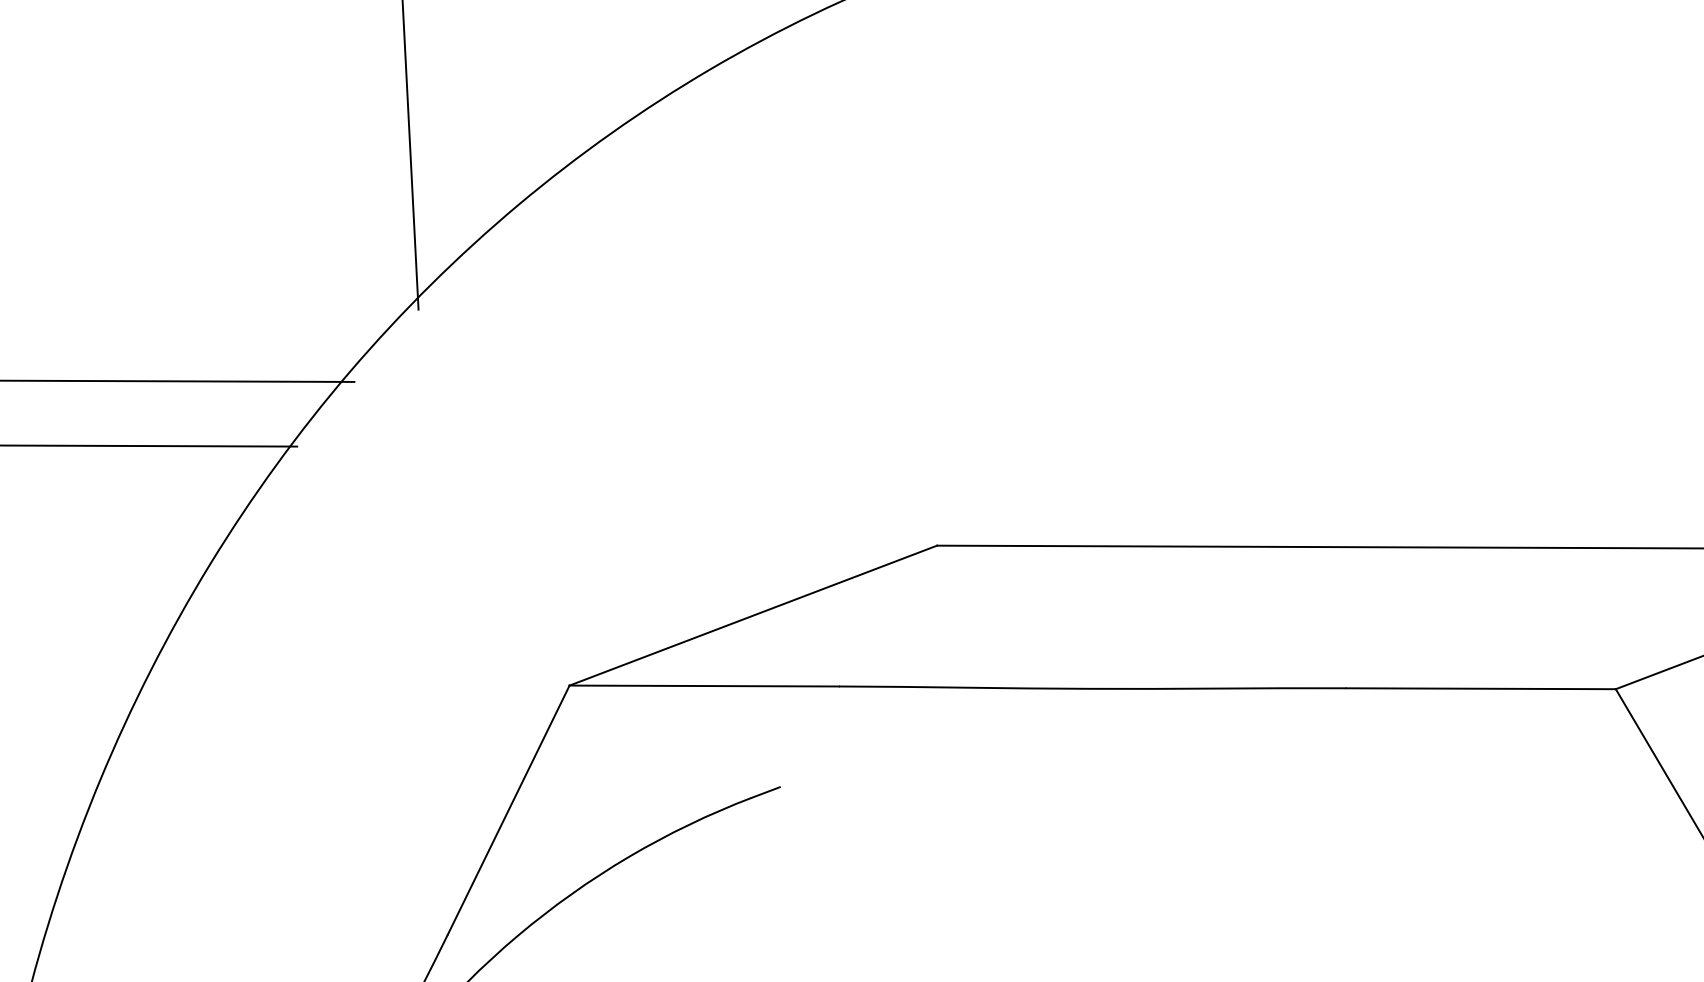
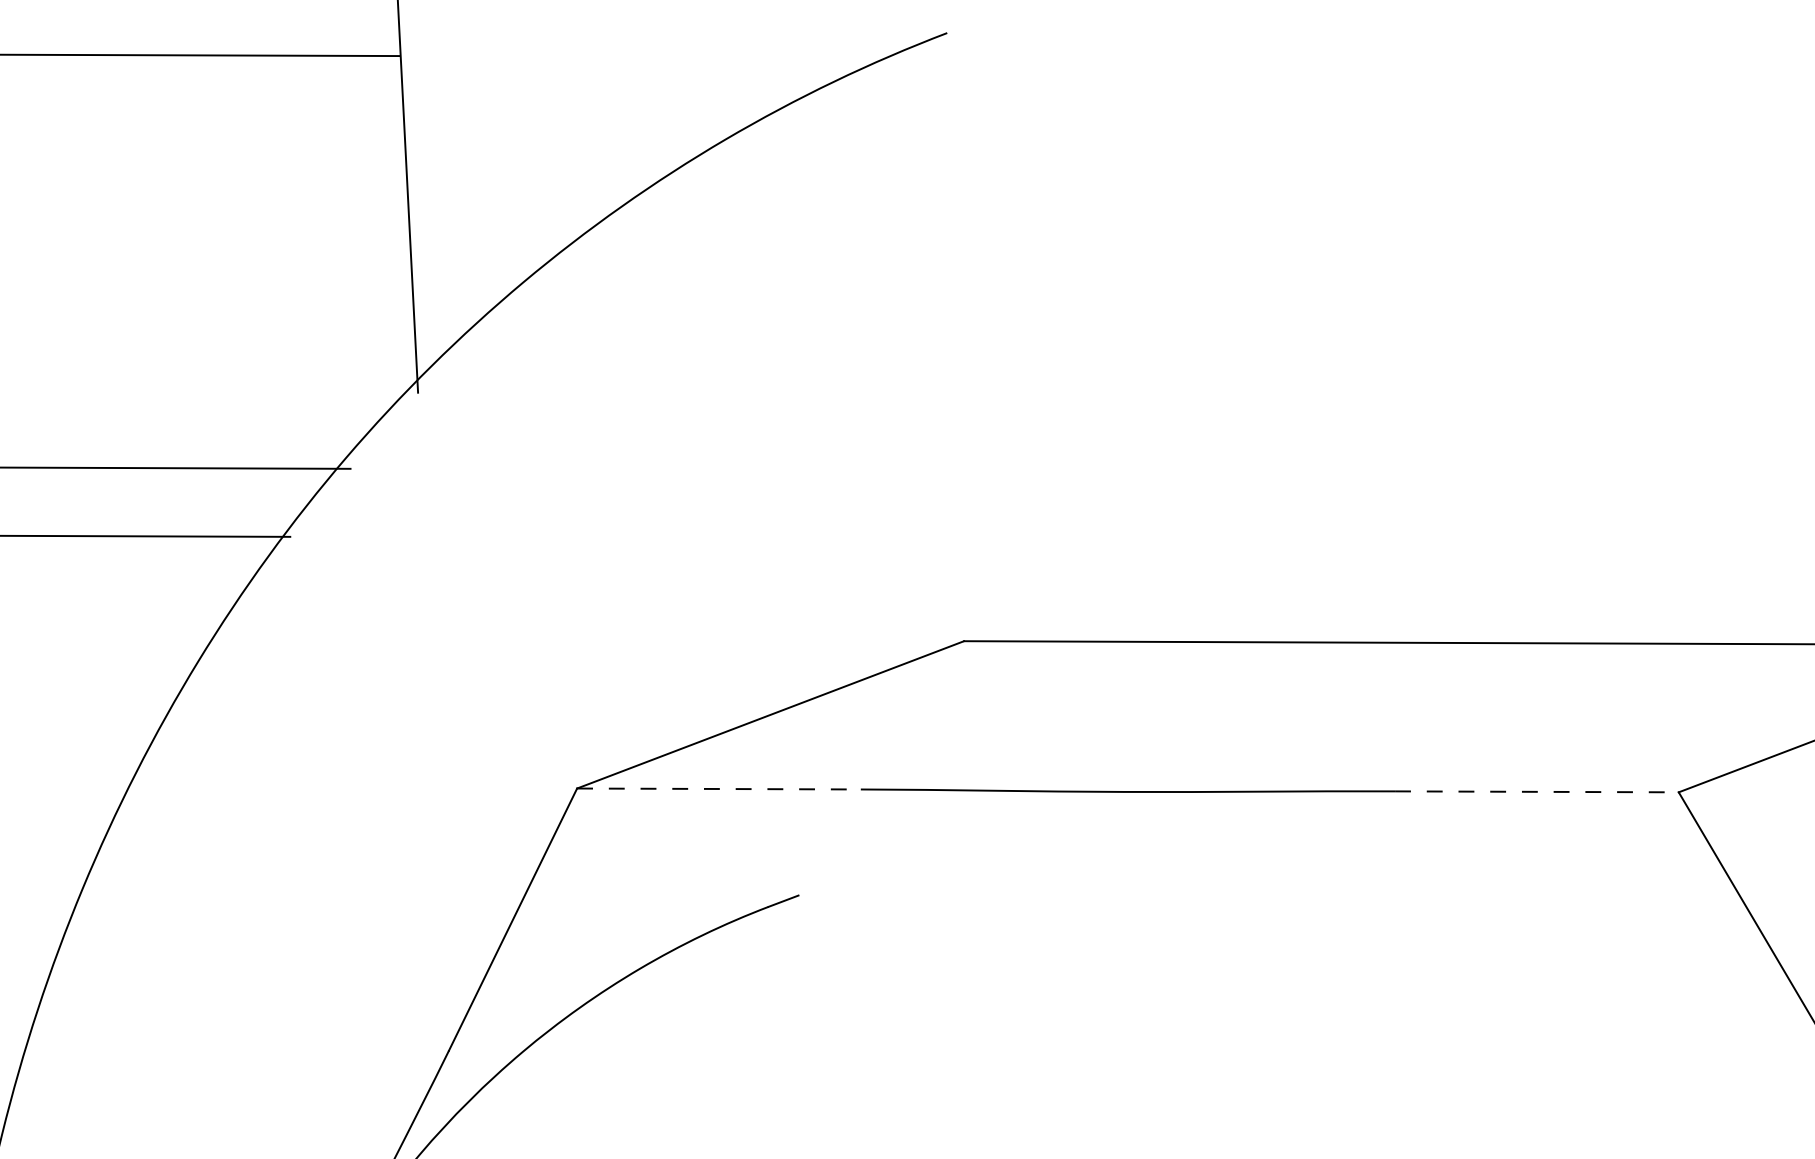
line: (703, 686) -> (718, 789), solid -> dashed
line: (1480, 688) -> (1536, 791), solid -> dashed

